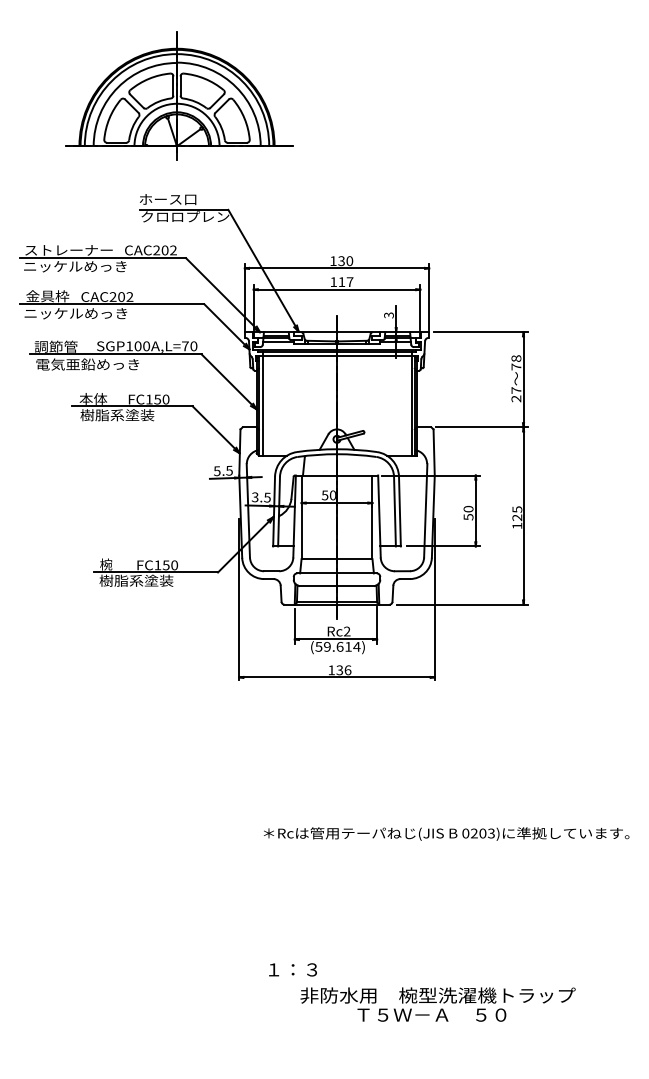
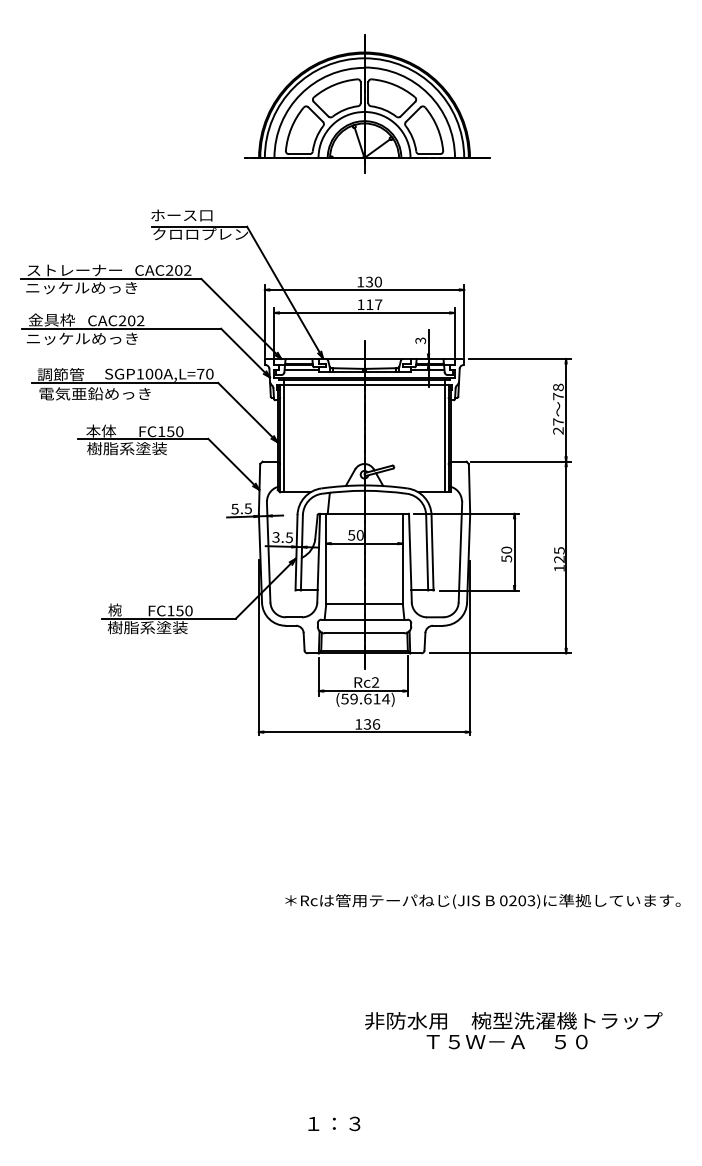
part: (179, 95) -> (367, 103), moved
text: (292, 969) -> (333, 1123), moved
text: (437, 1004) -> (513, 1030), moved

